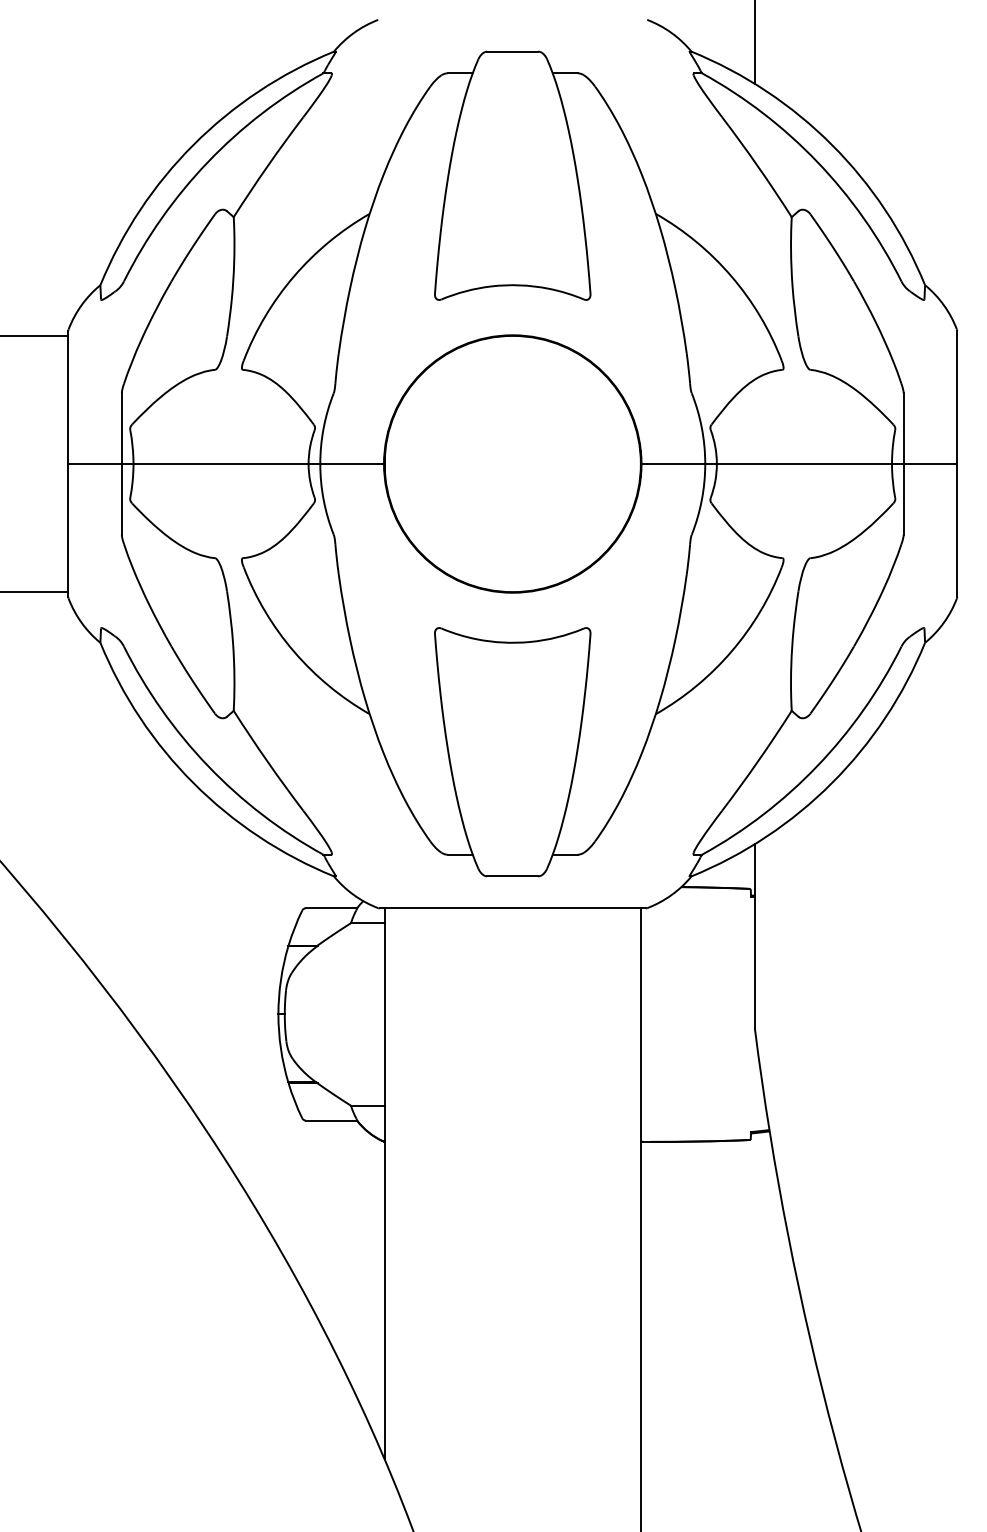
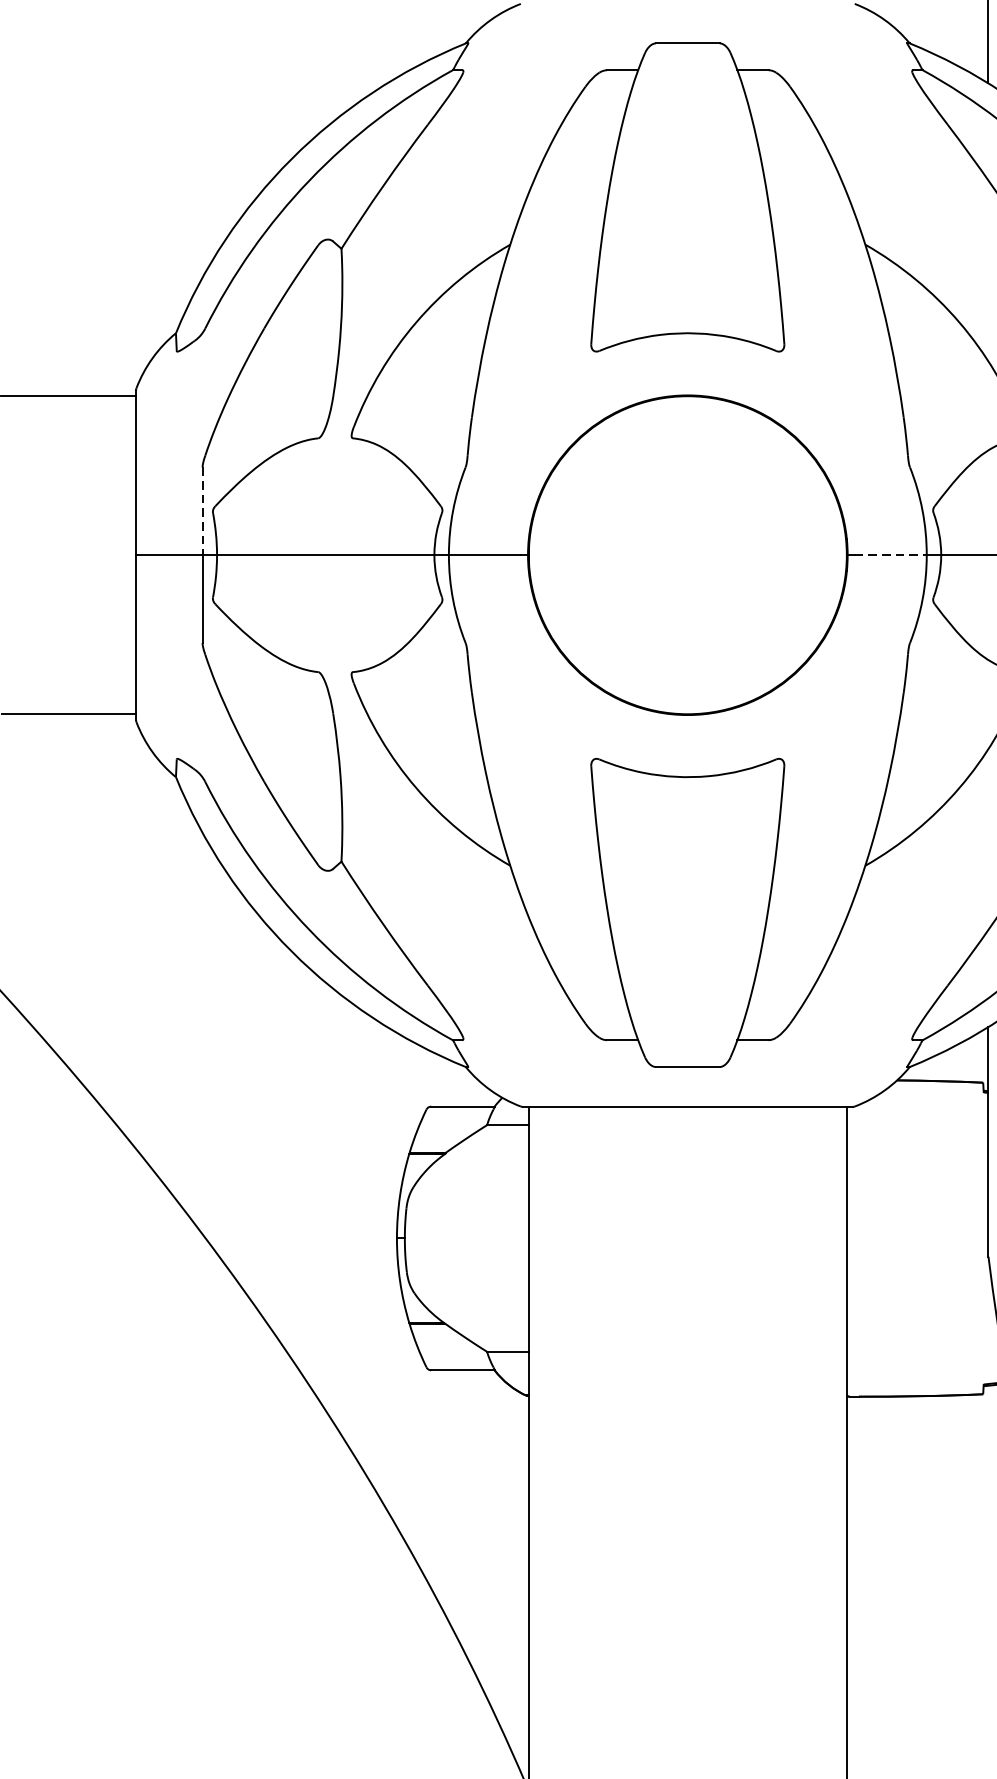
line: (121, 429) -> (202, 512), solid -> dashed
line: (676, 464) -> (891, 555), solid -> dashed

